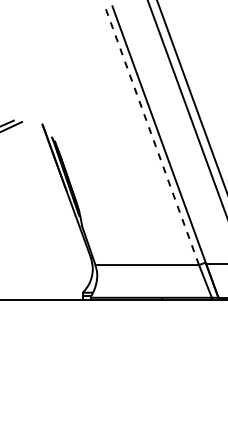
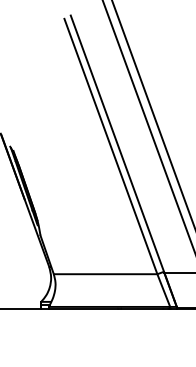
line: (152, 136) -> (110, 145), dashed -> solid

